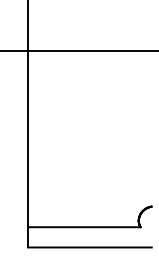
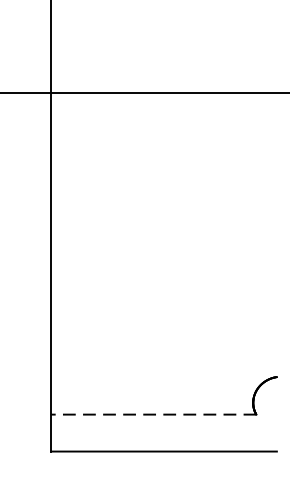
line: (83, 227) -> (152, 415), solid -> dashed

